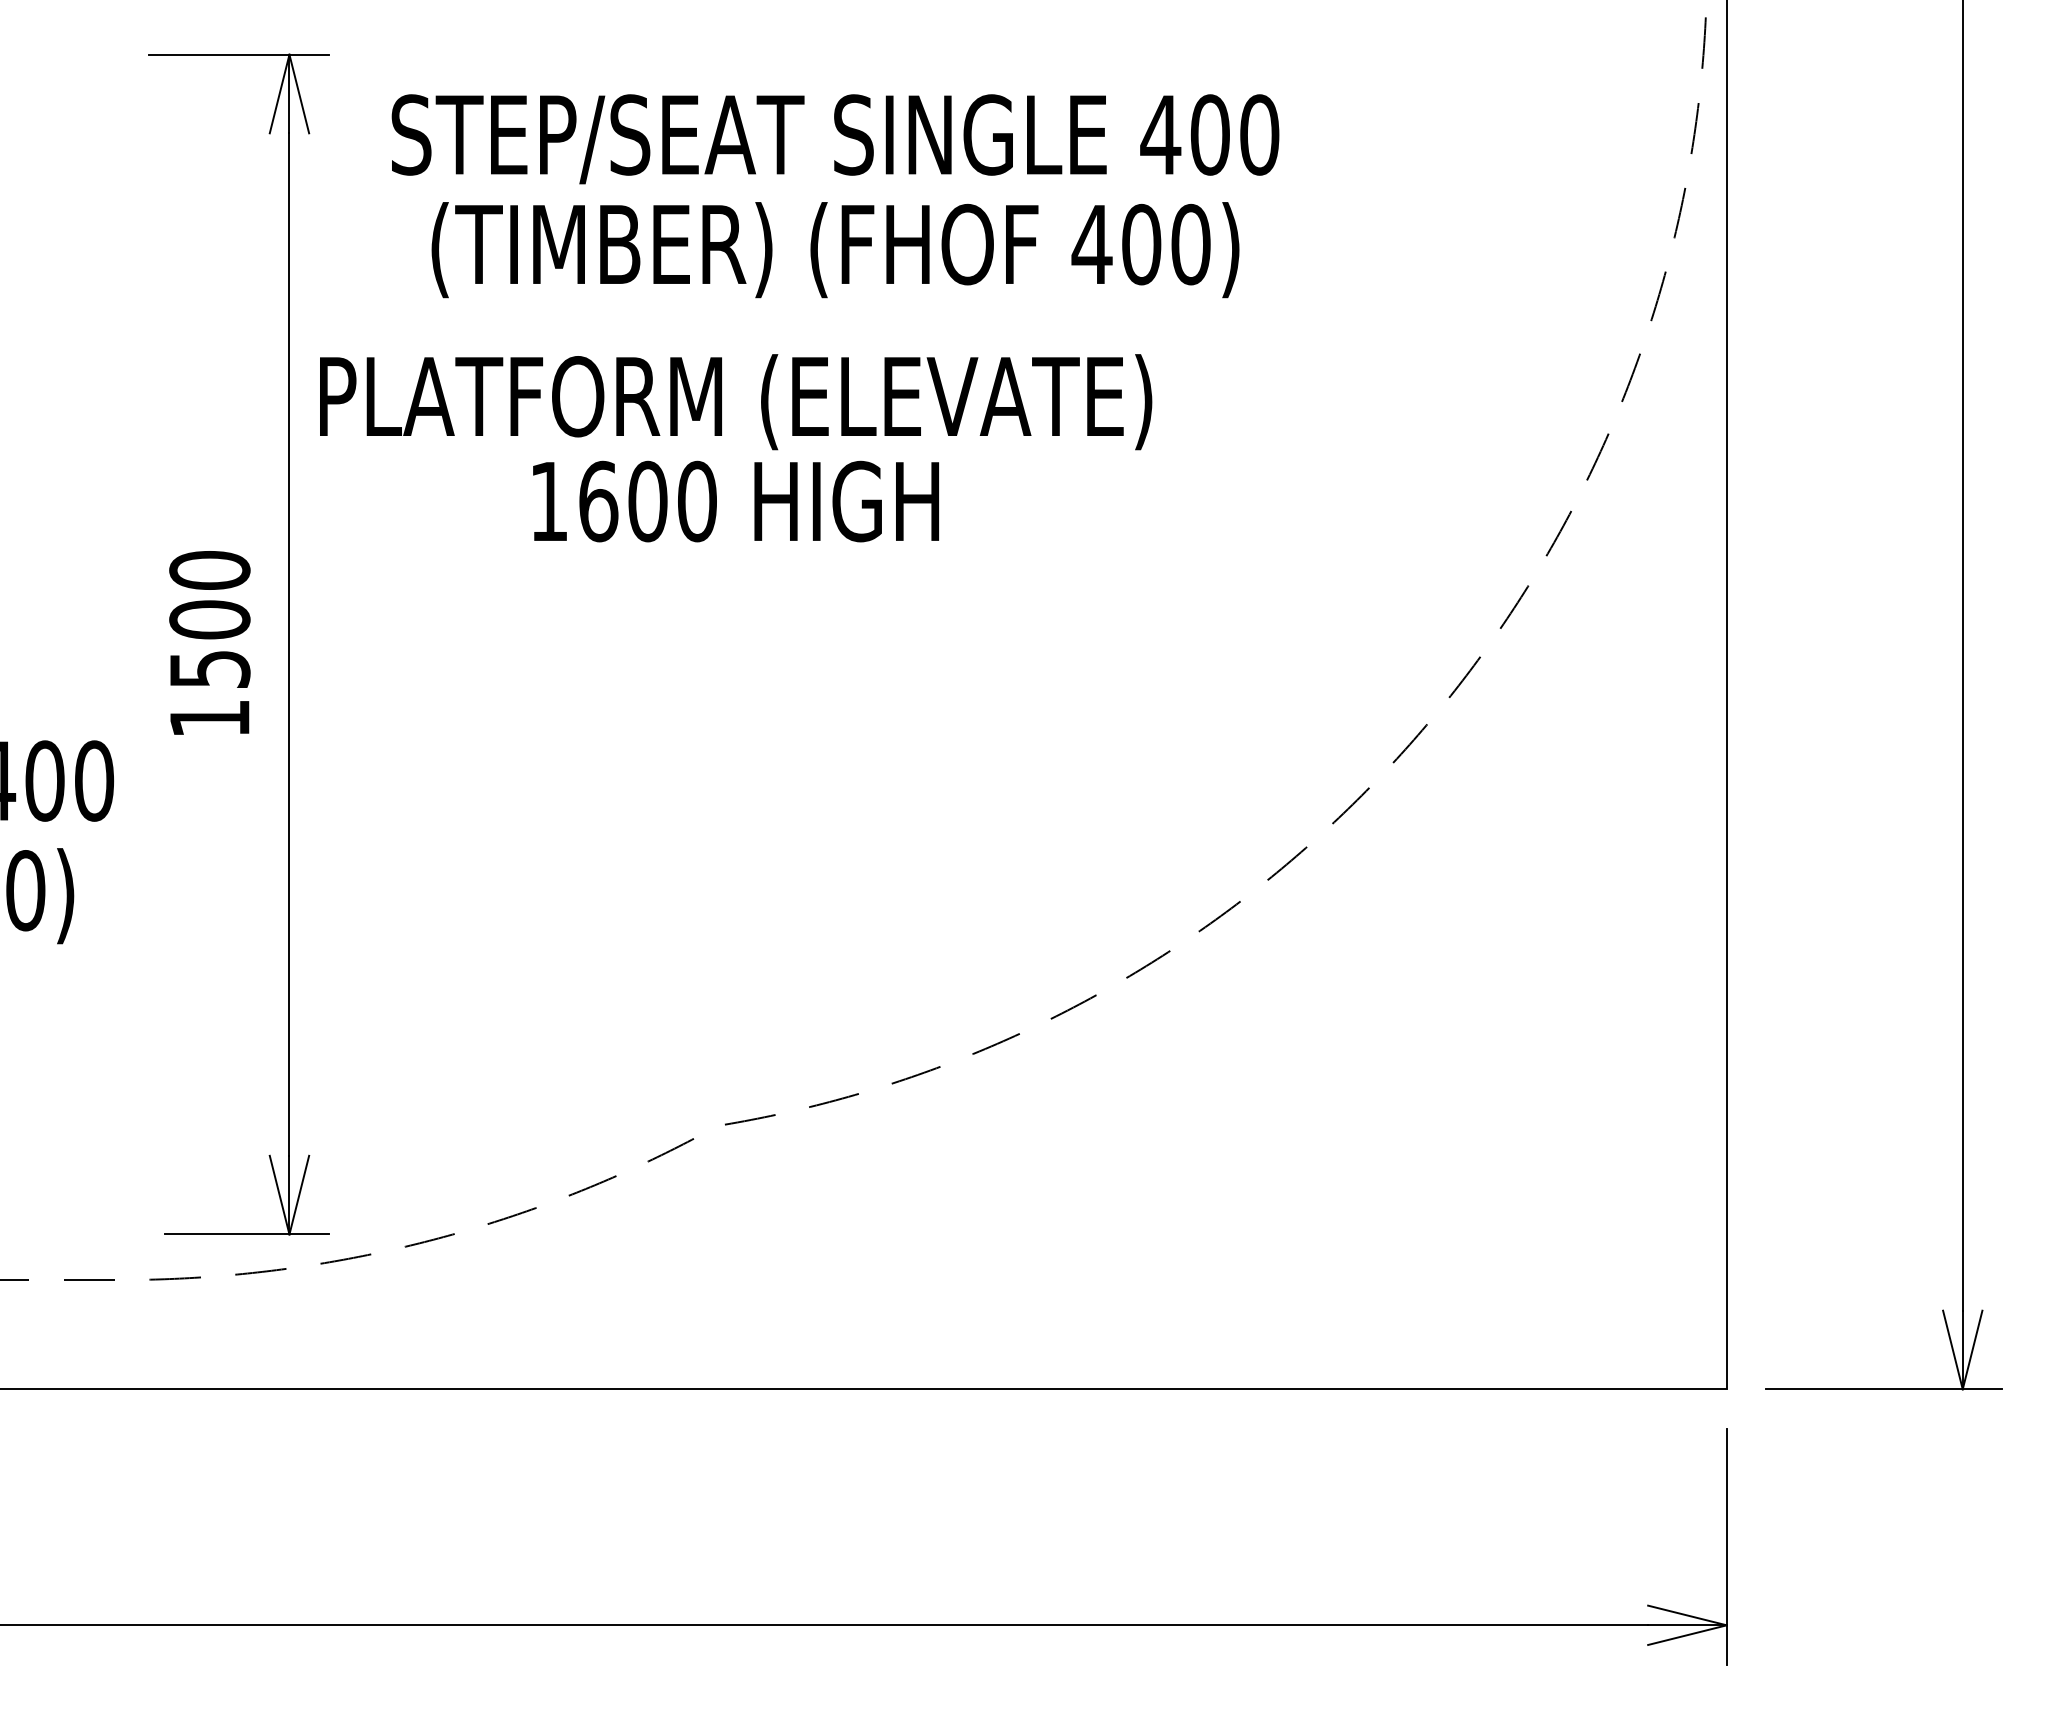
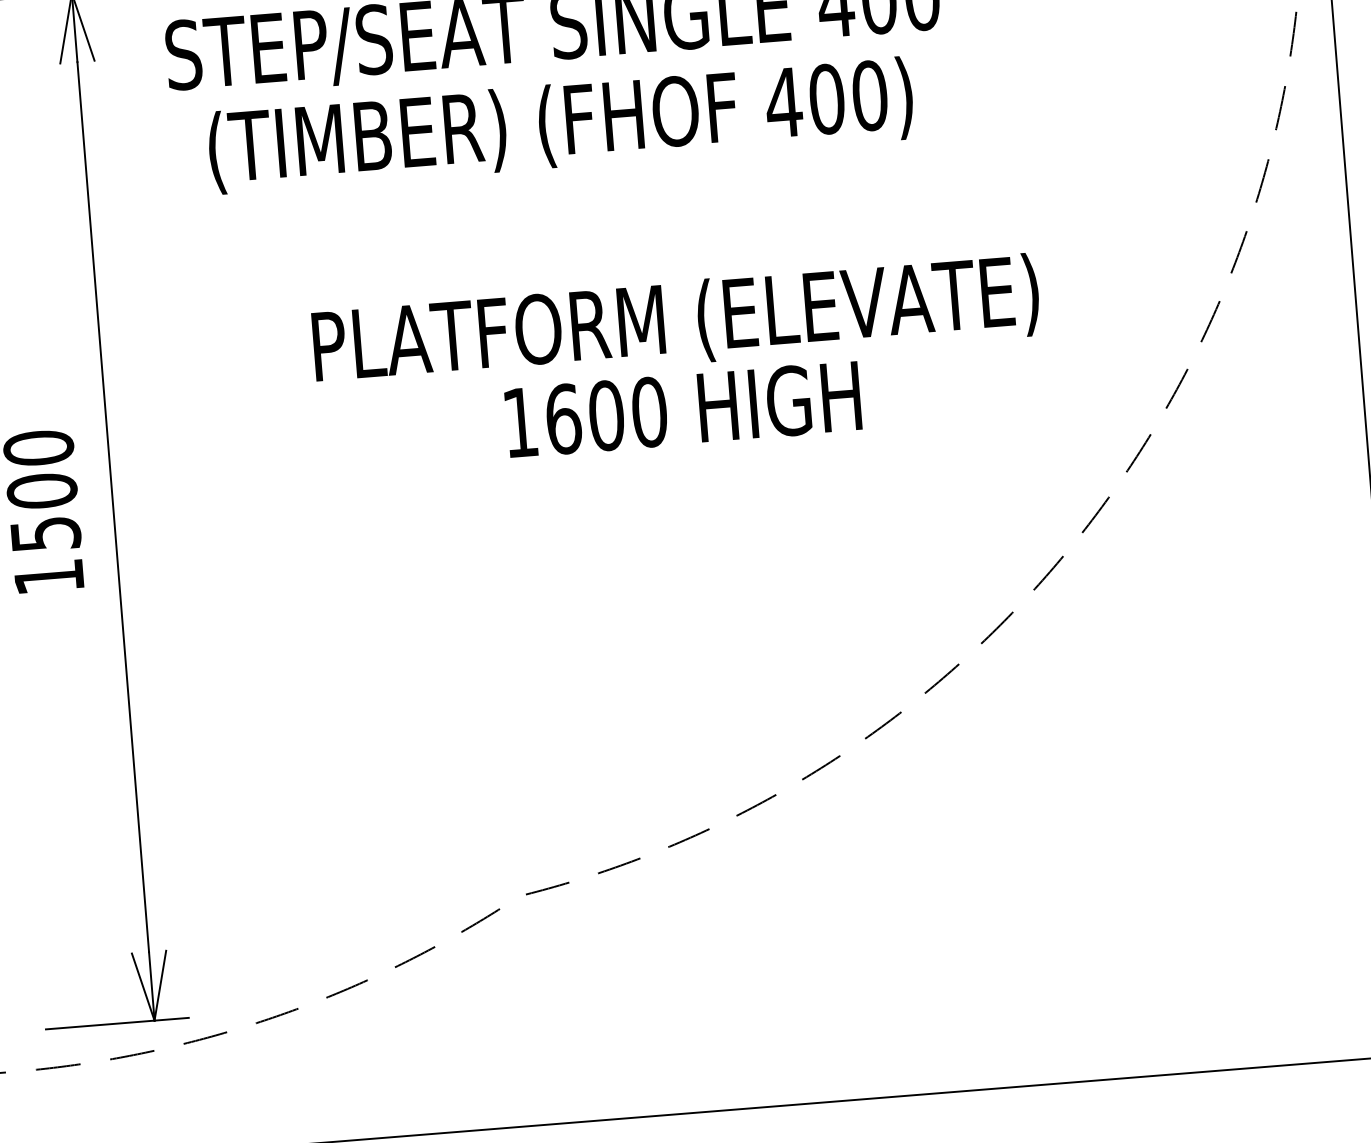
text: (736, 448) -> (679, 363), moved

